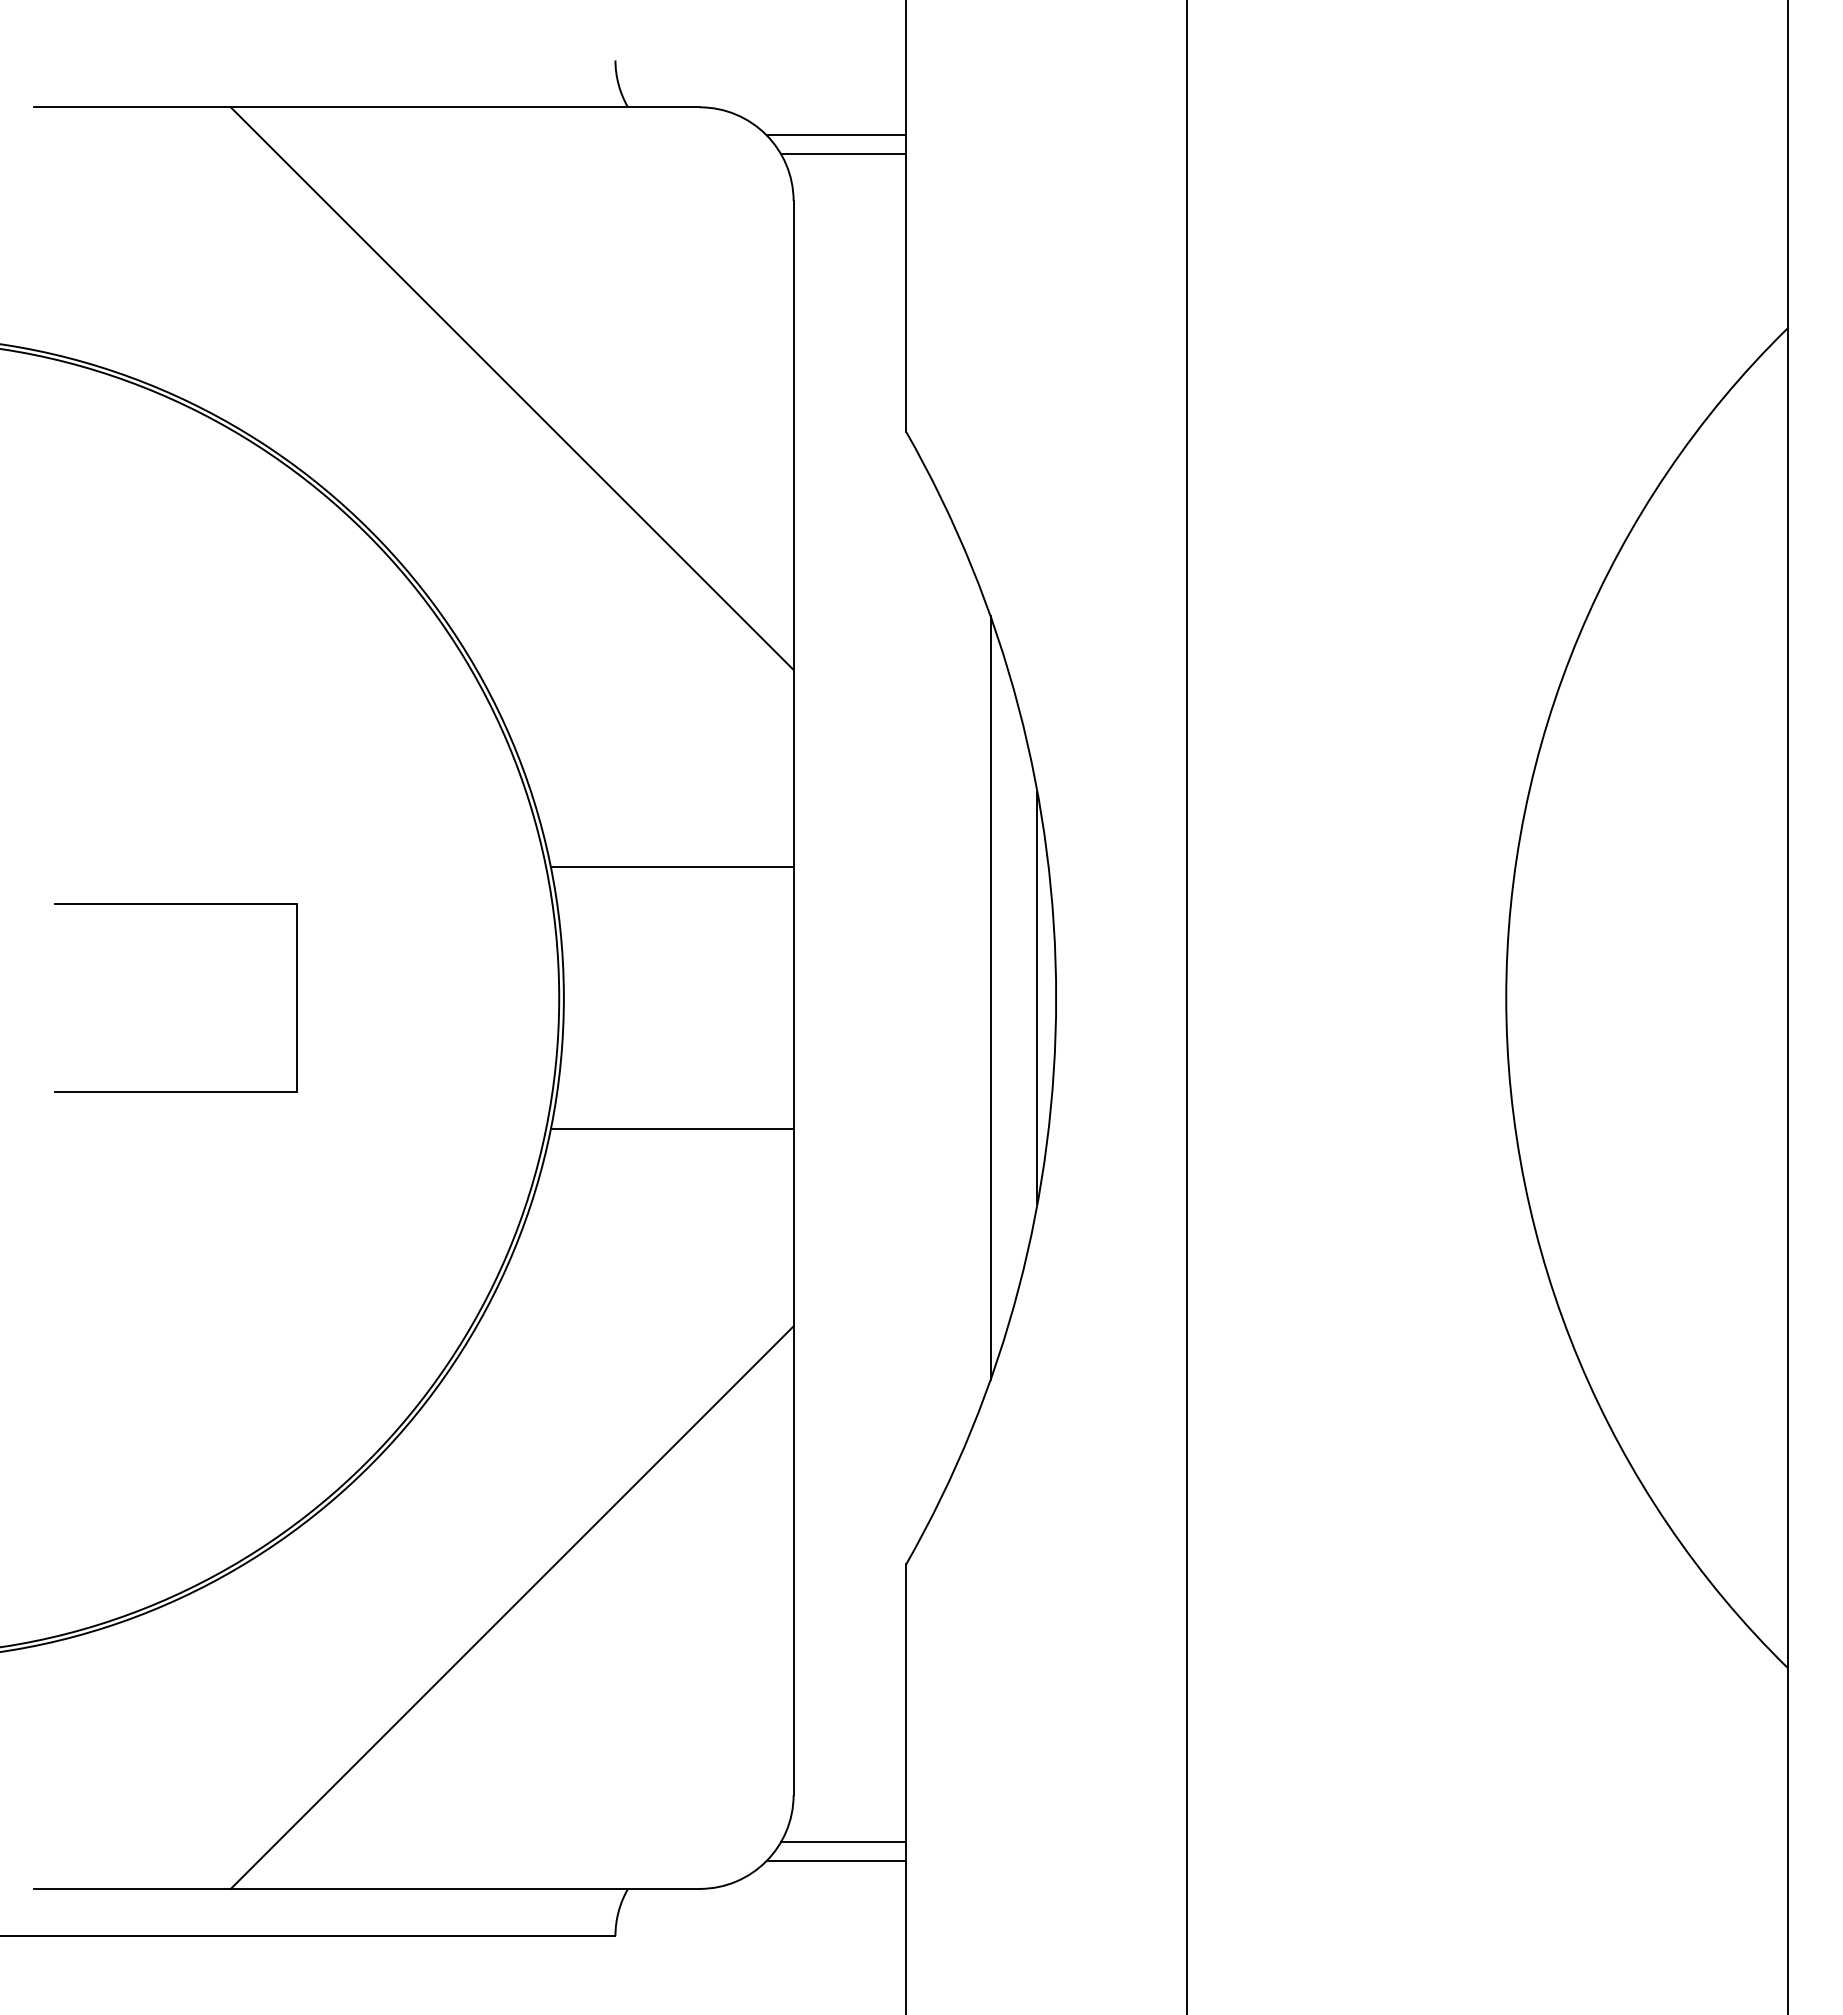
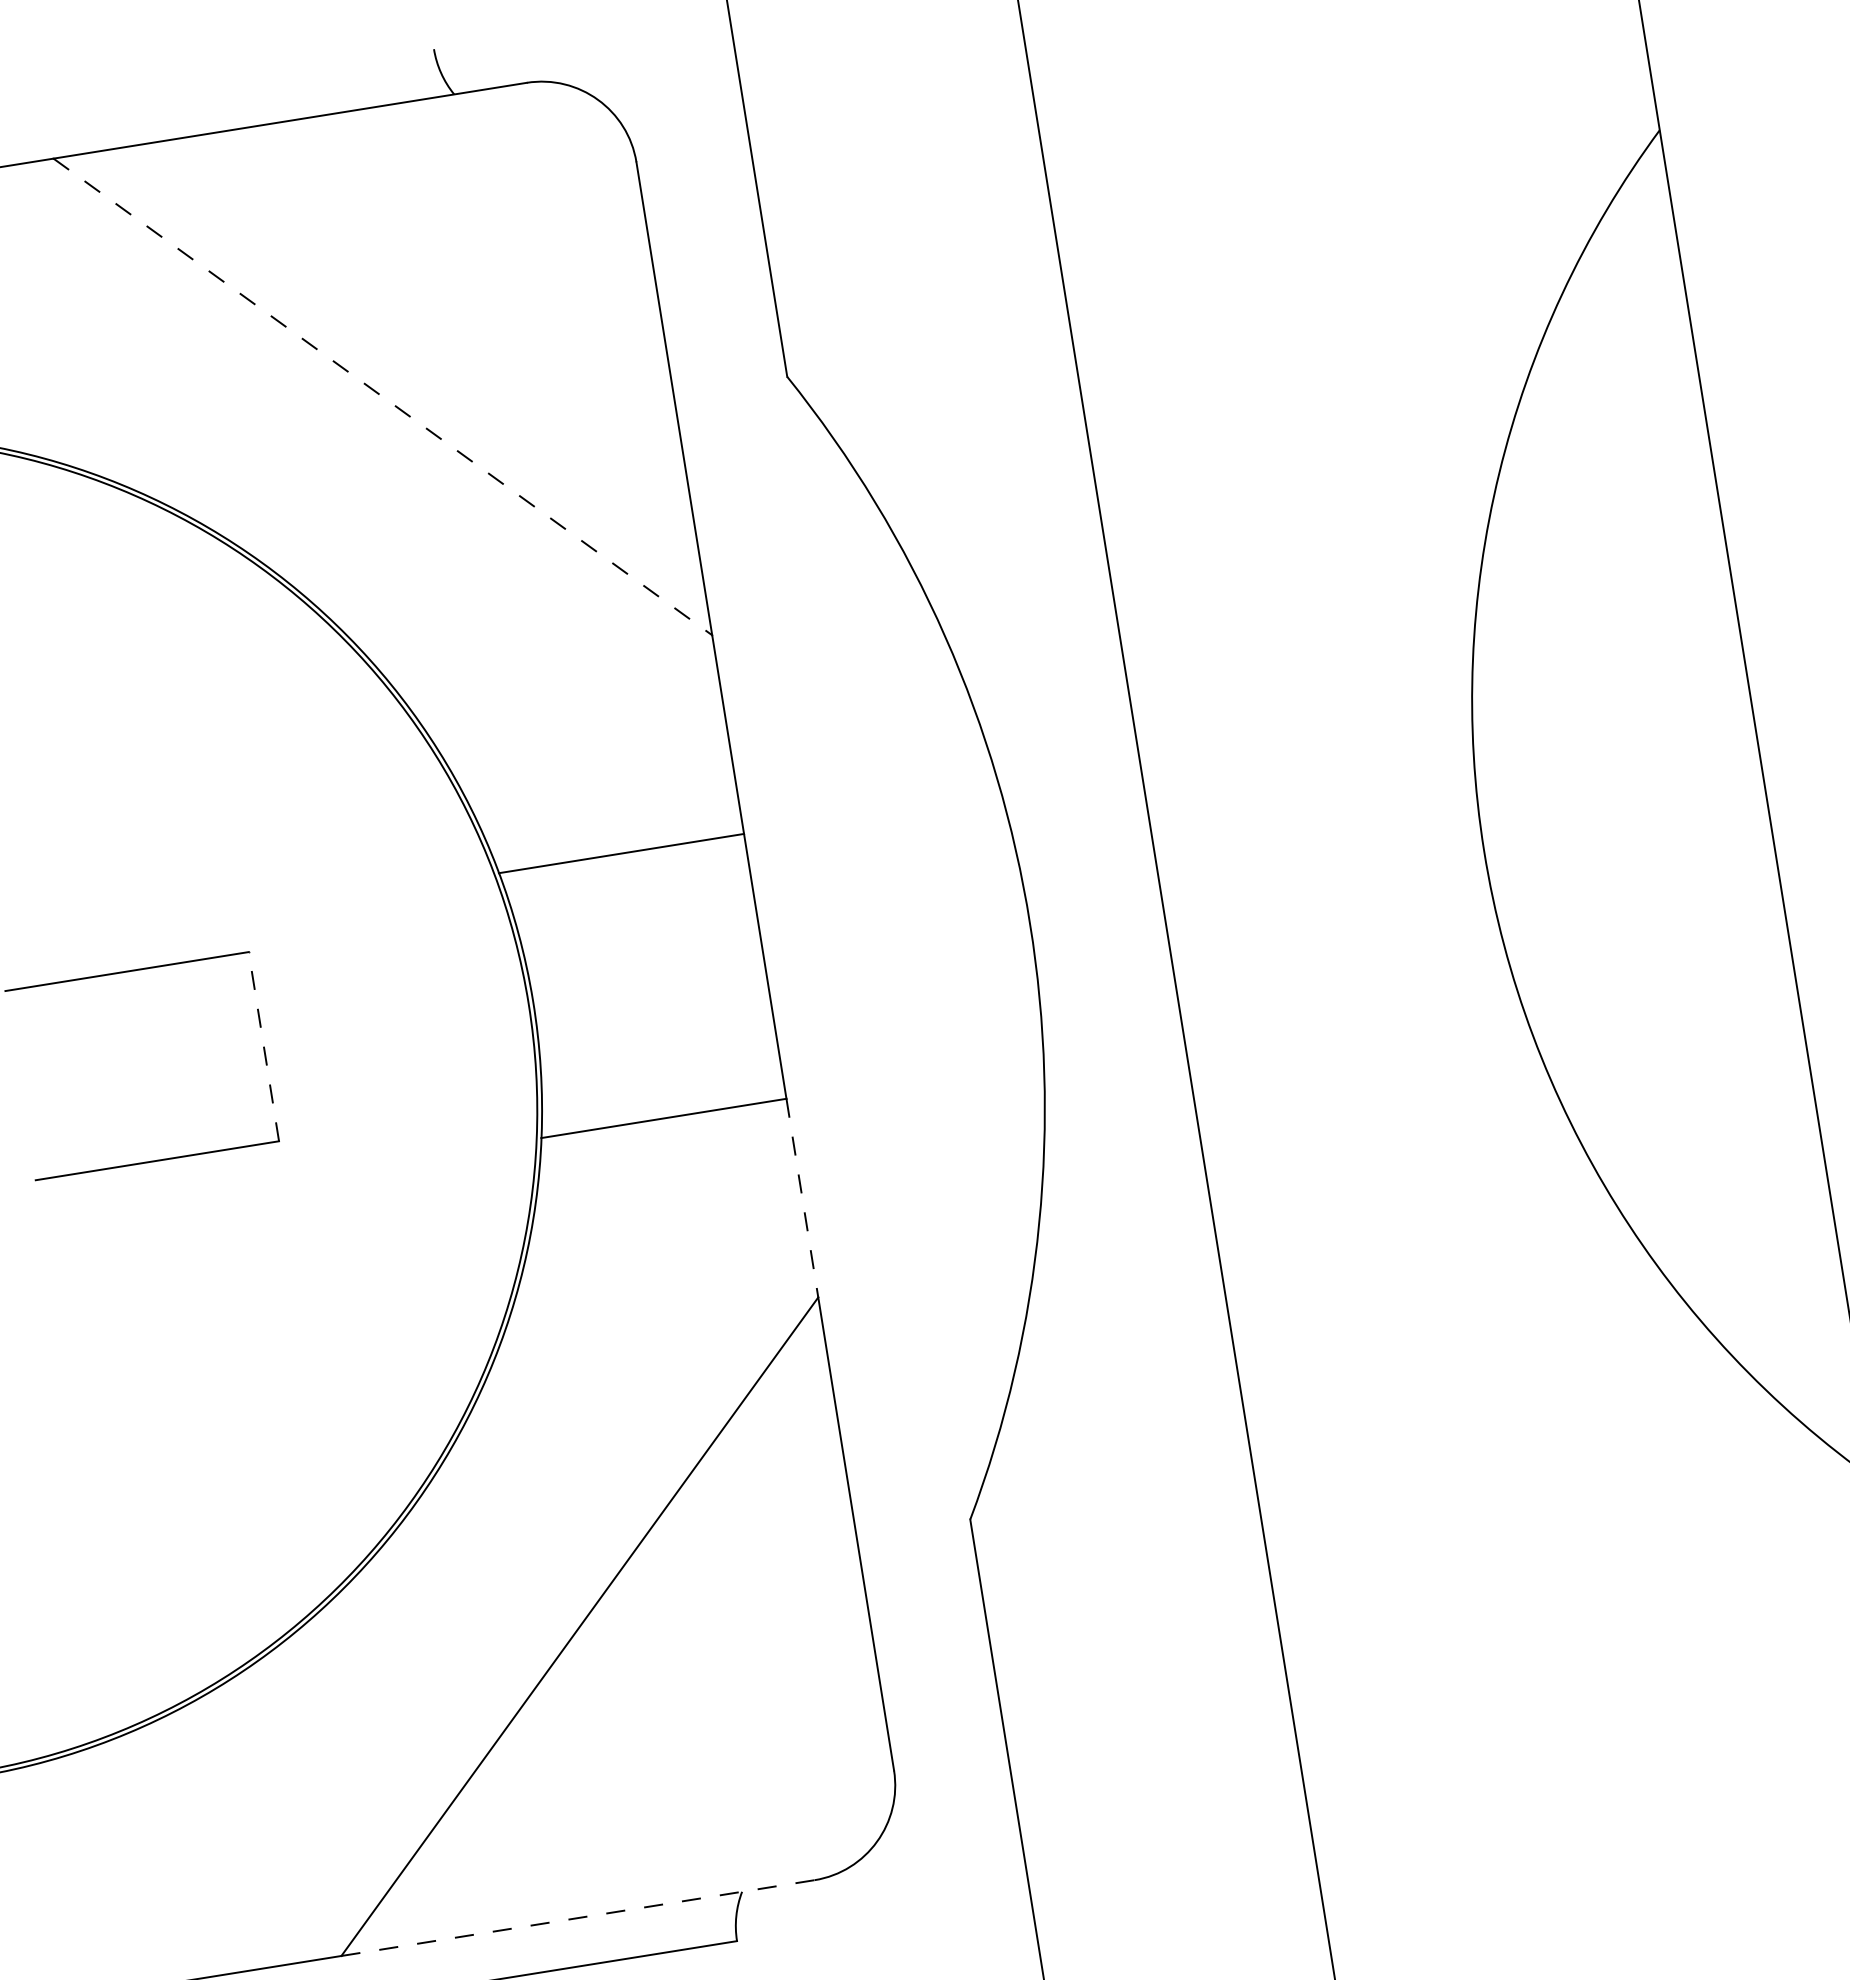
line: (836, 135) -> (669, 89), removed
line: (843, 154) -> (679, 107), removed
line: (512, 388) -> (383, 396), solid -> dashed
line: (990, 997) -> (963, 933), removed
line: (1037, 997) -> (1011, 926), removed
line: (296, 998) -> (263, 1047), solid -> dashed
line: (793, 1228) -> (802, 1198), solid -> dashed
line: (843, 1842) -> (952, 1810), removed
line: (836, 1860) -> (947, 1829), removed
line: (465, 1888) -> (578, 1917), solid -> dashed

